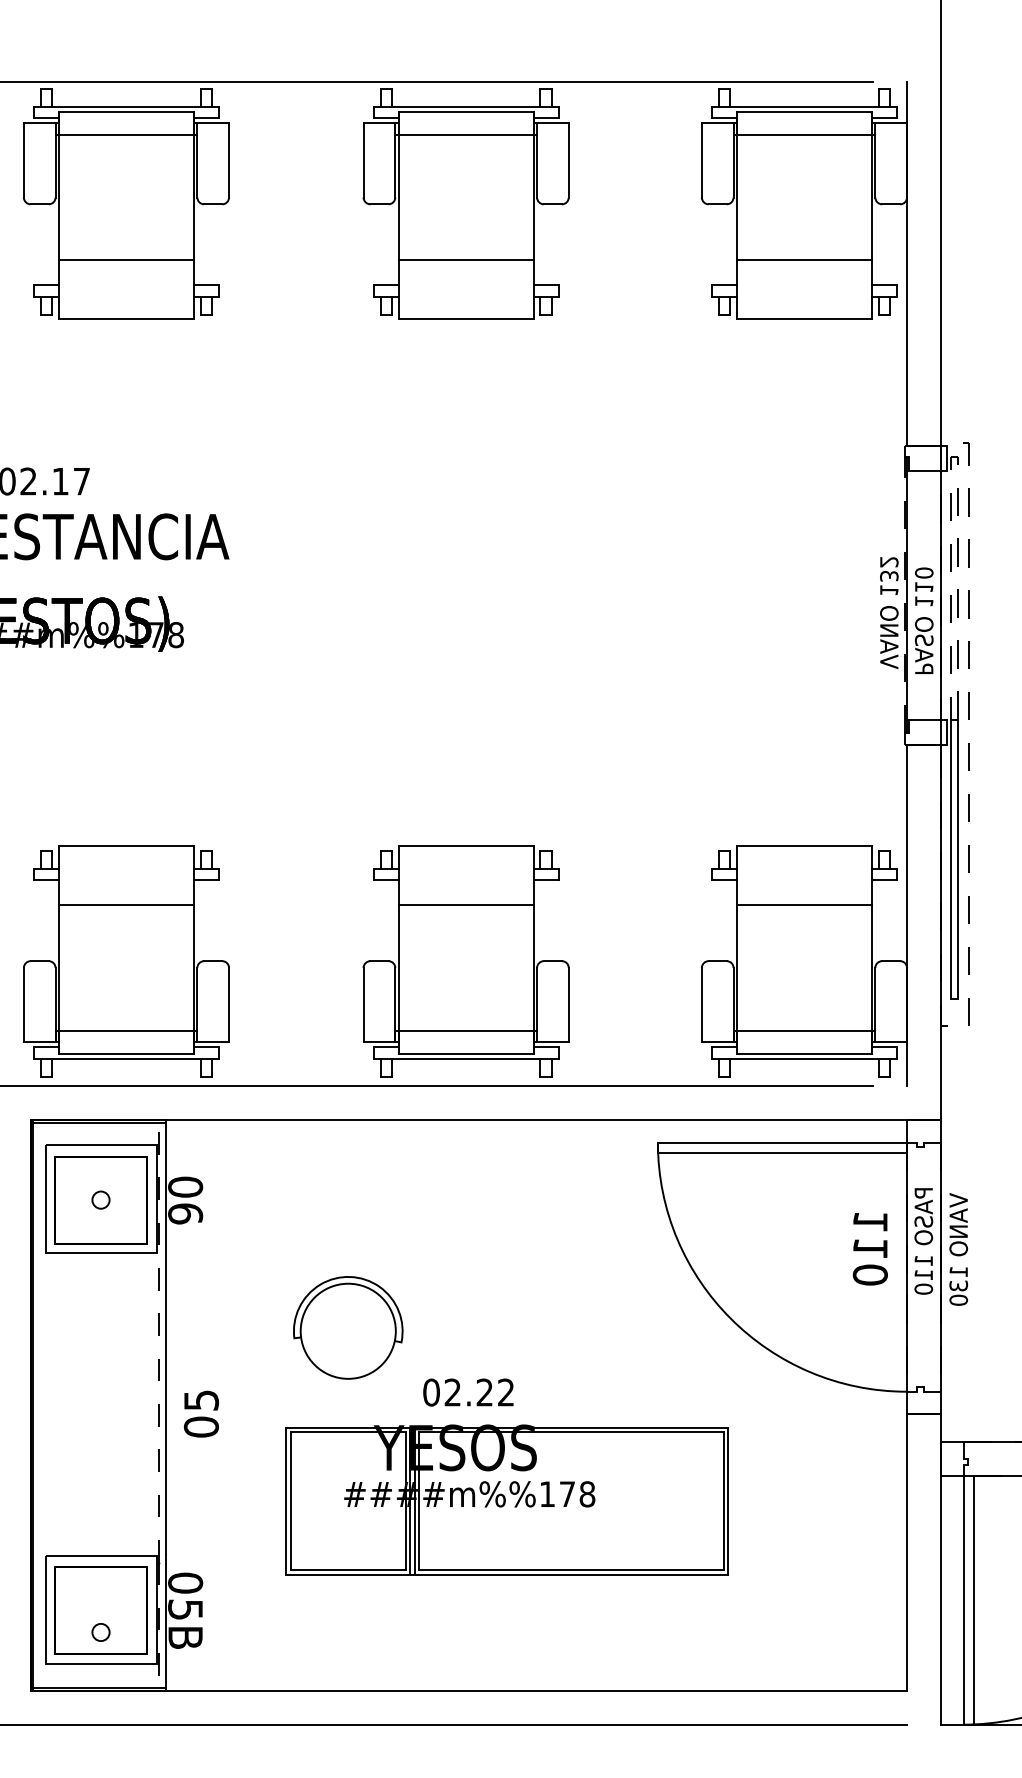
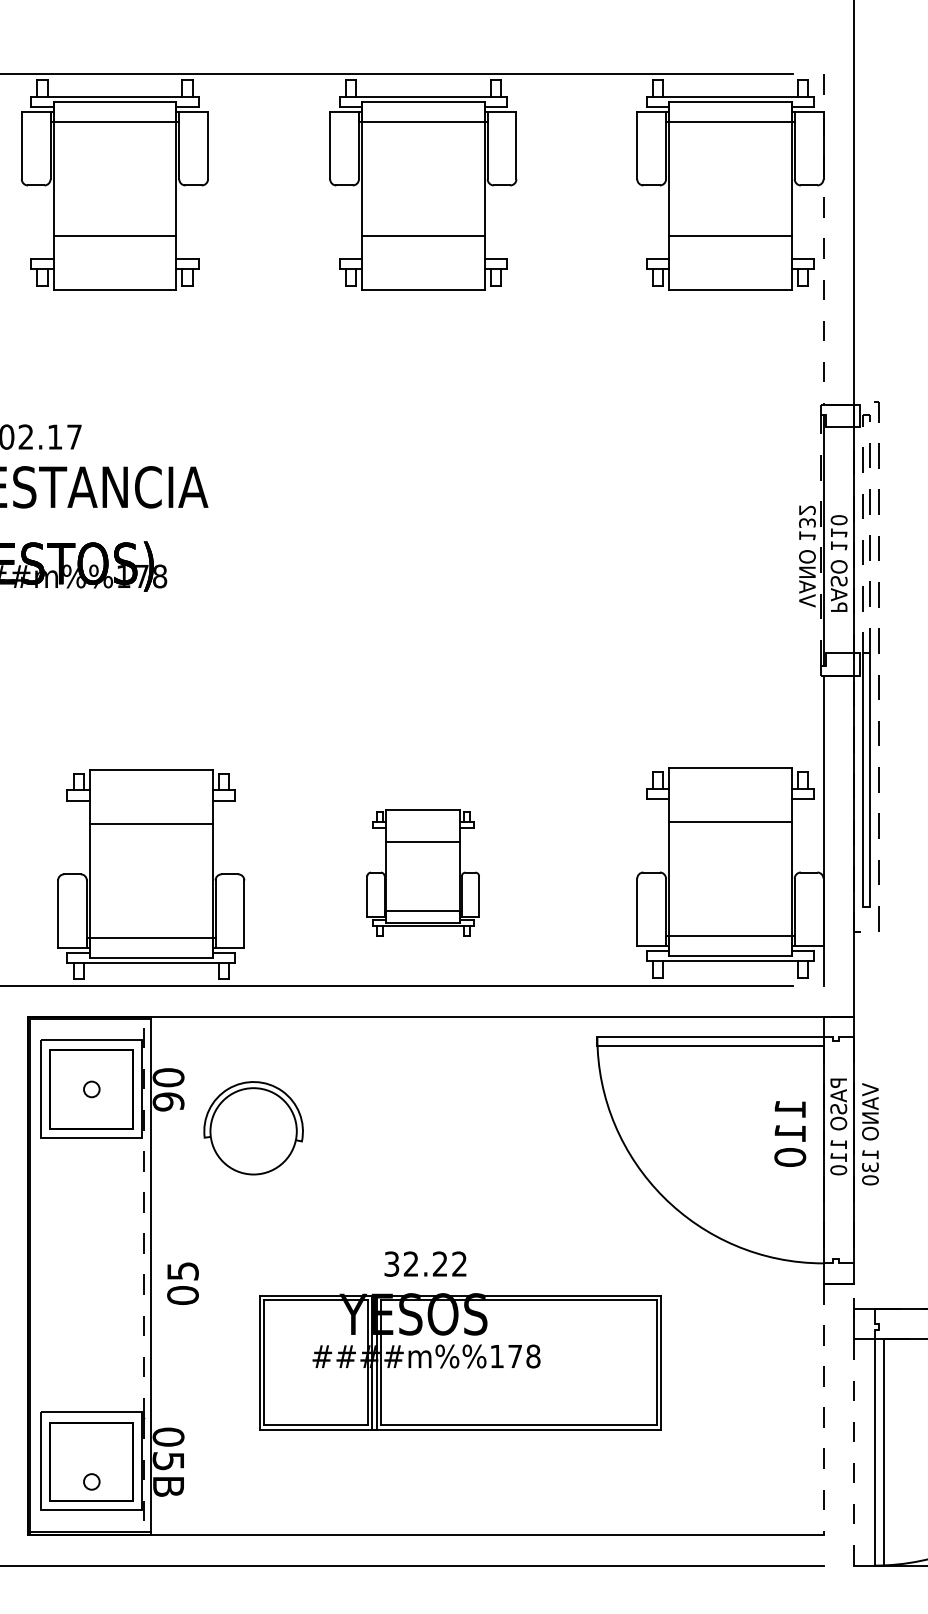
line: (907, 264) -> (823, 240), solid -> dashed
part: (126, 961) -> (151, 874), moved
part: (465, 961) -> (422, 872), size x0.6
part: (348, 1327) -> (253, 1127), moved
text: (431, 1392) -> (391, 1264), 02.22 -> 32.22
line: (907, 1553) -> (823, 1410), solid -> dashed
line: (941, 1569) -> (854, 1424), solid -> dashed

